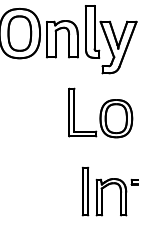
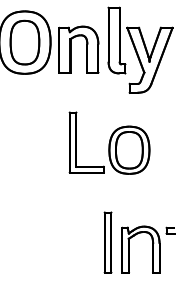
part: (100, 112) -> (109, 142), moved

